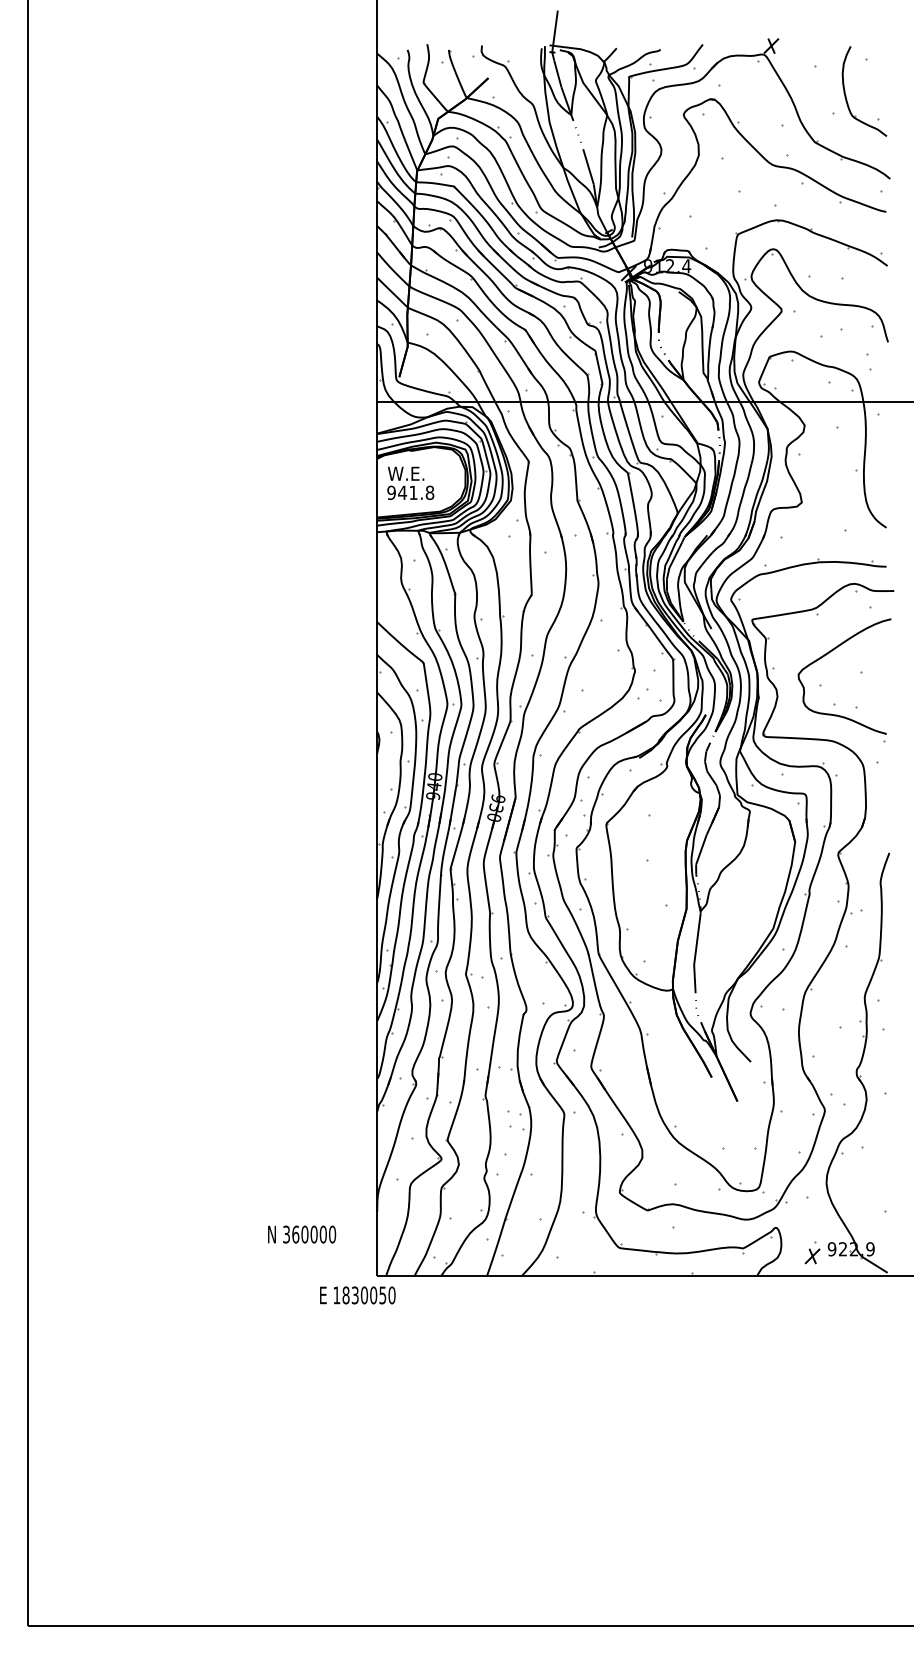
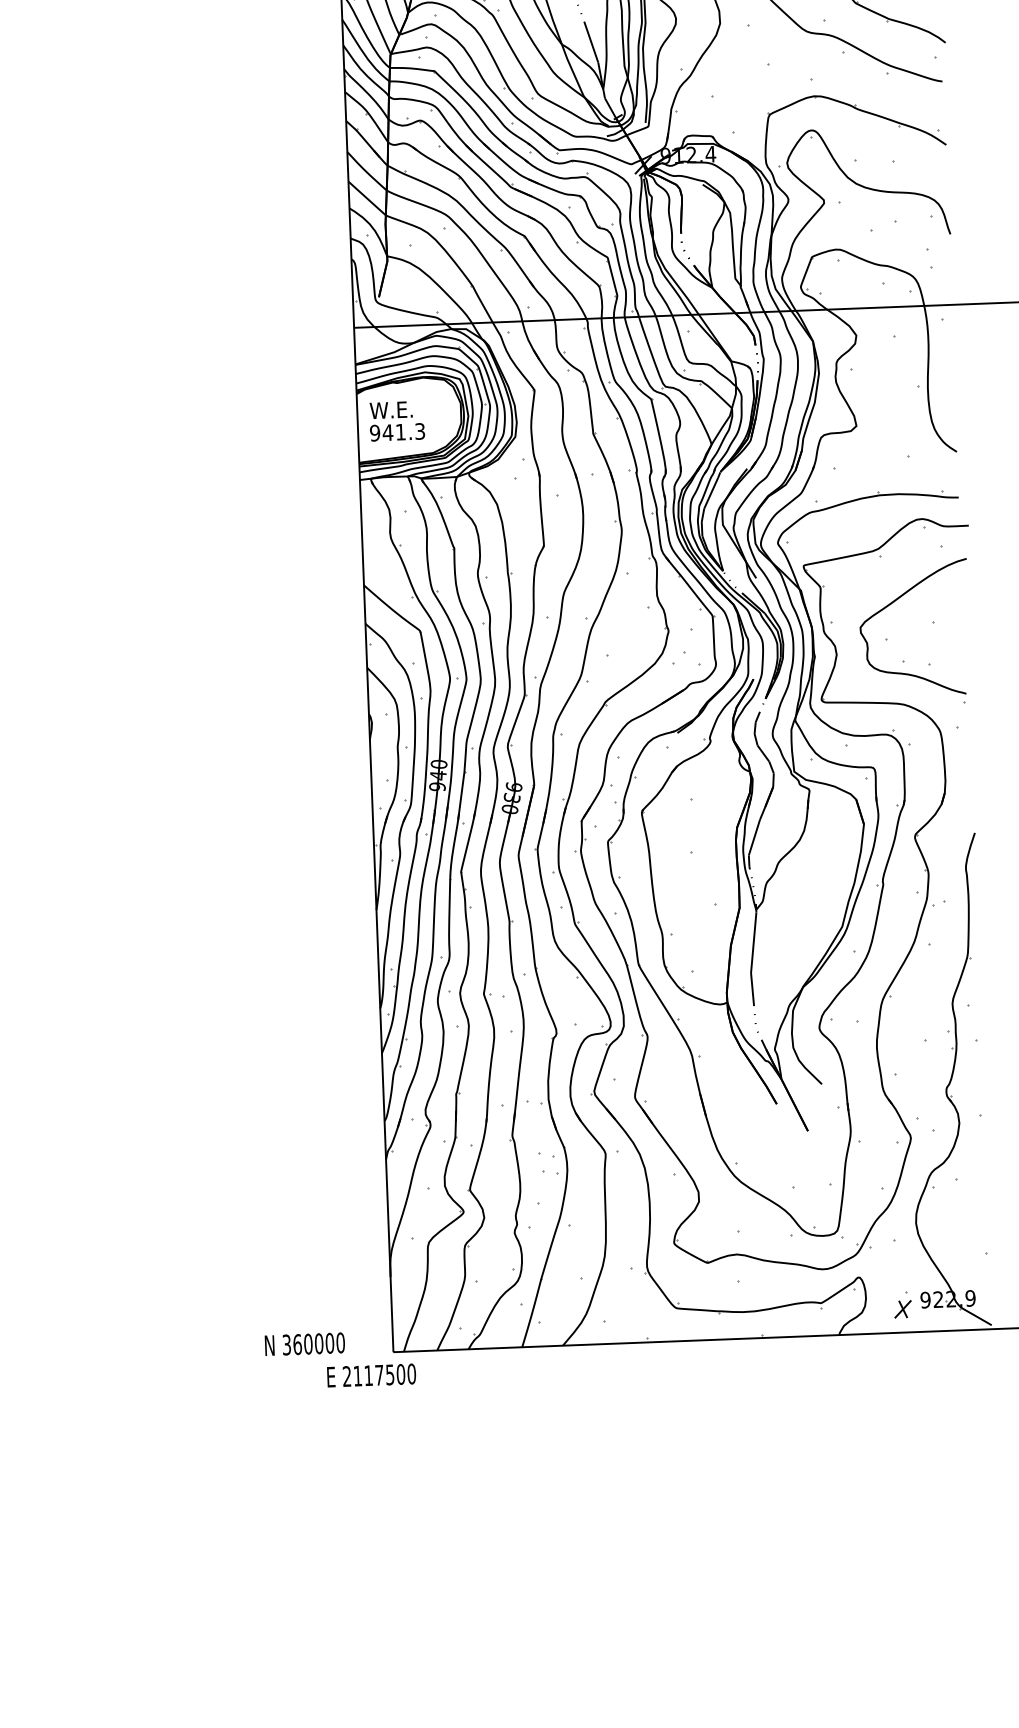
text: (429, 492) -> (419, 431), 941.8 -> 941.3
text: (302, 1234) -> (305, 1344), moved
text: (359, 1295) -> (373, 1375), 1830050 -> 2117500

